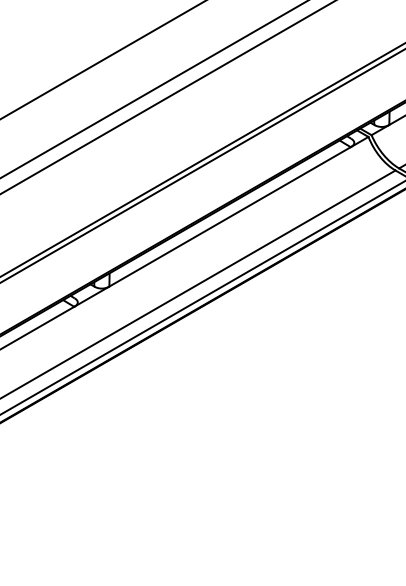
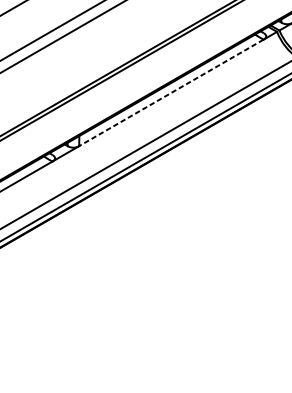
line: (229, 217) -> (170, 93), solid -> dashed

